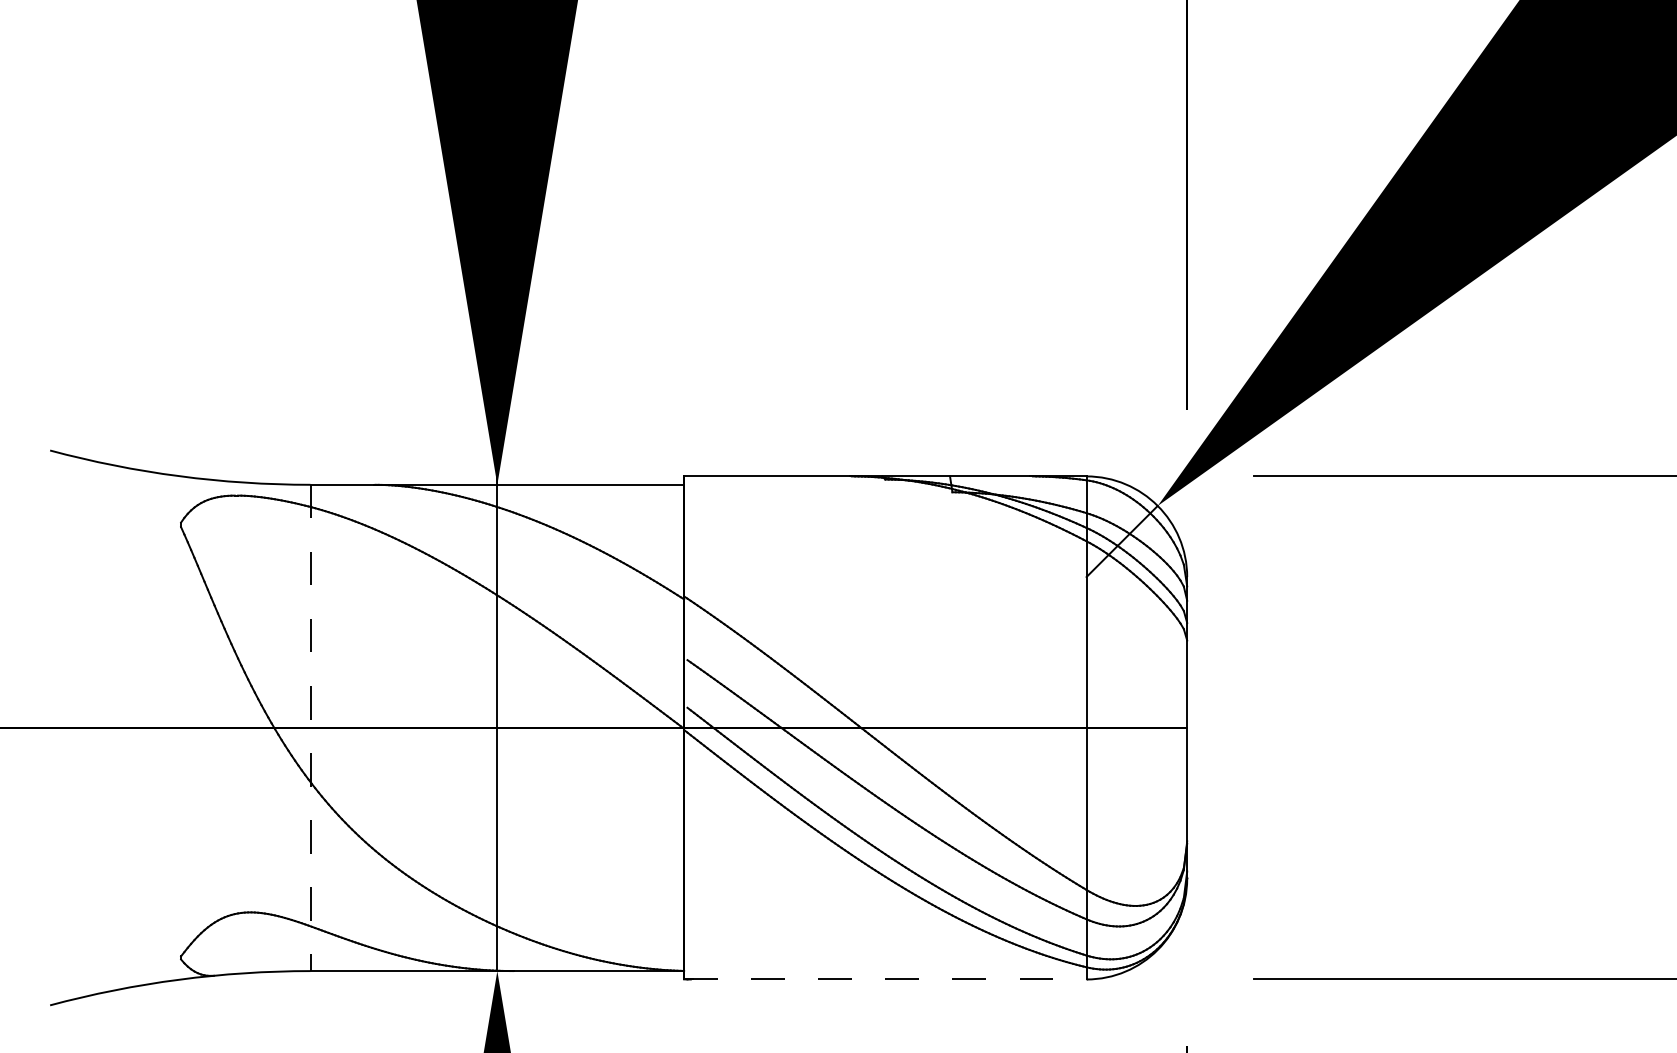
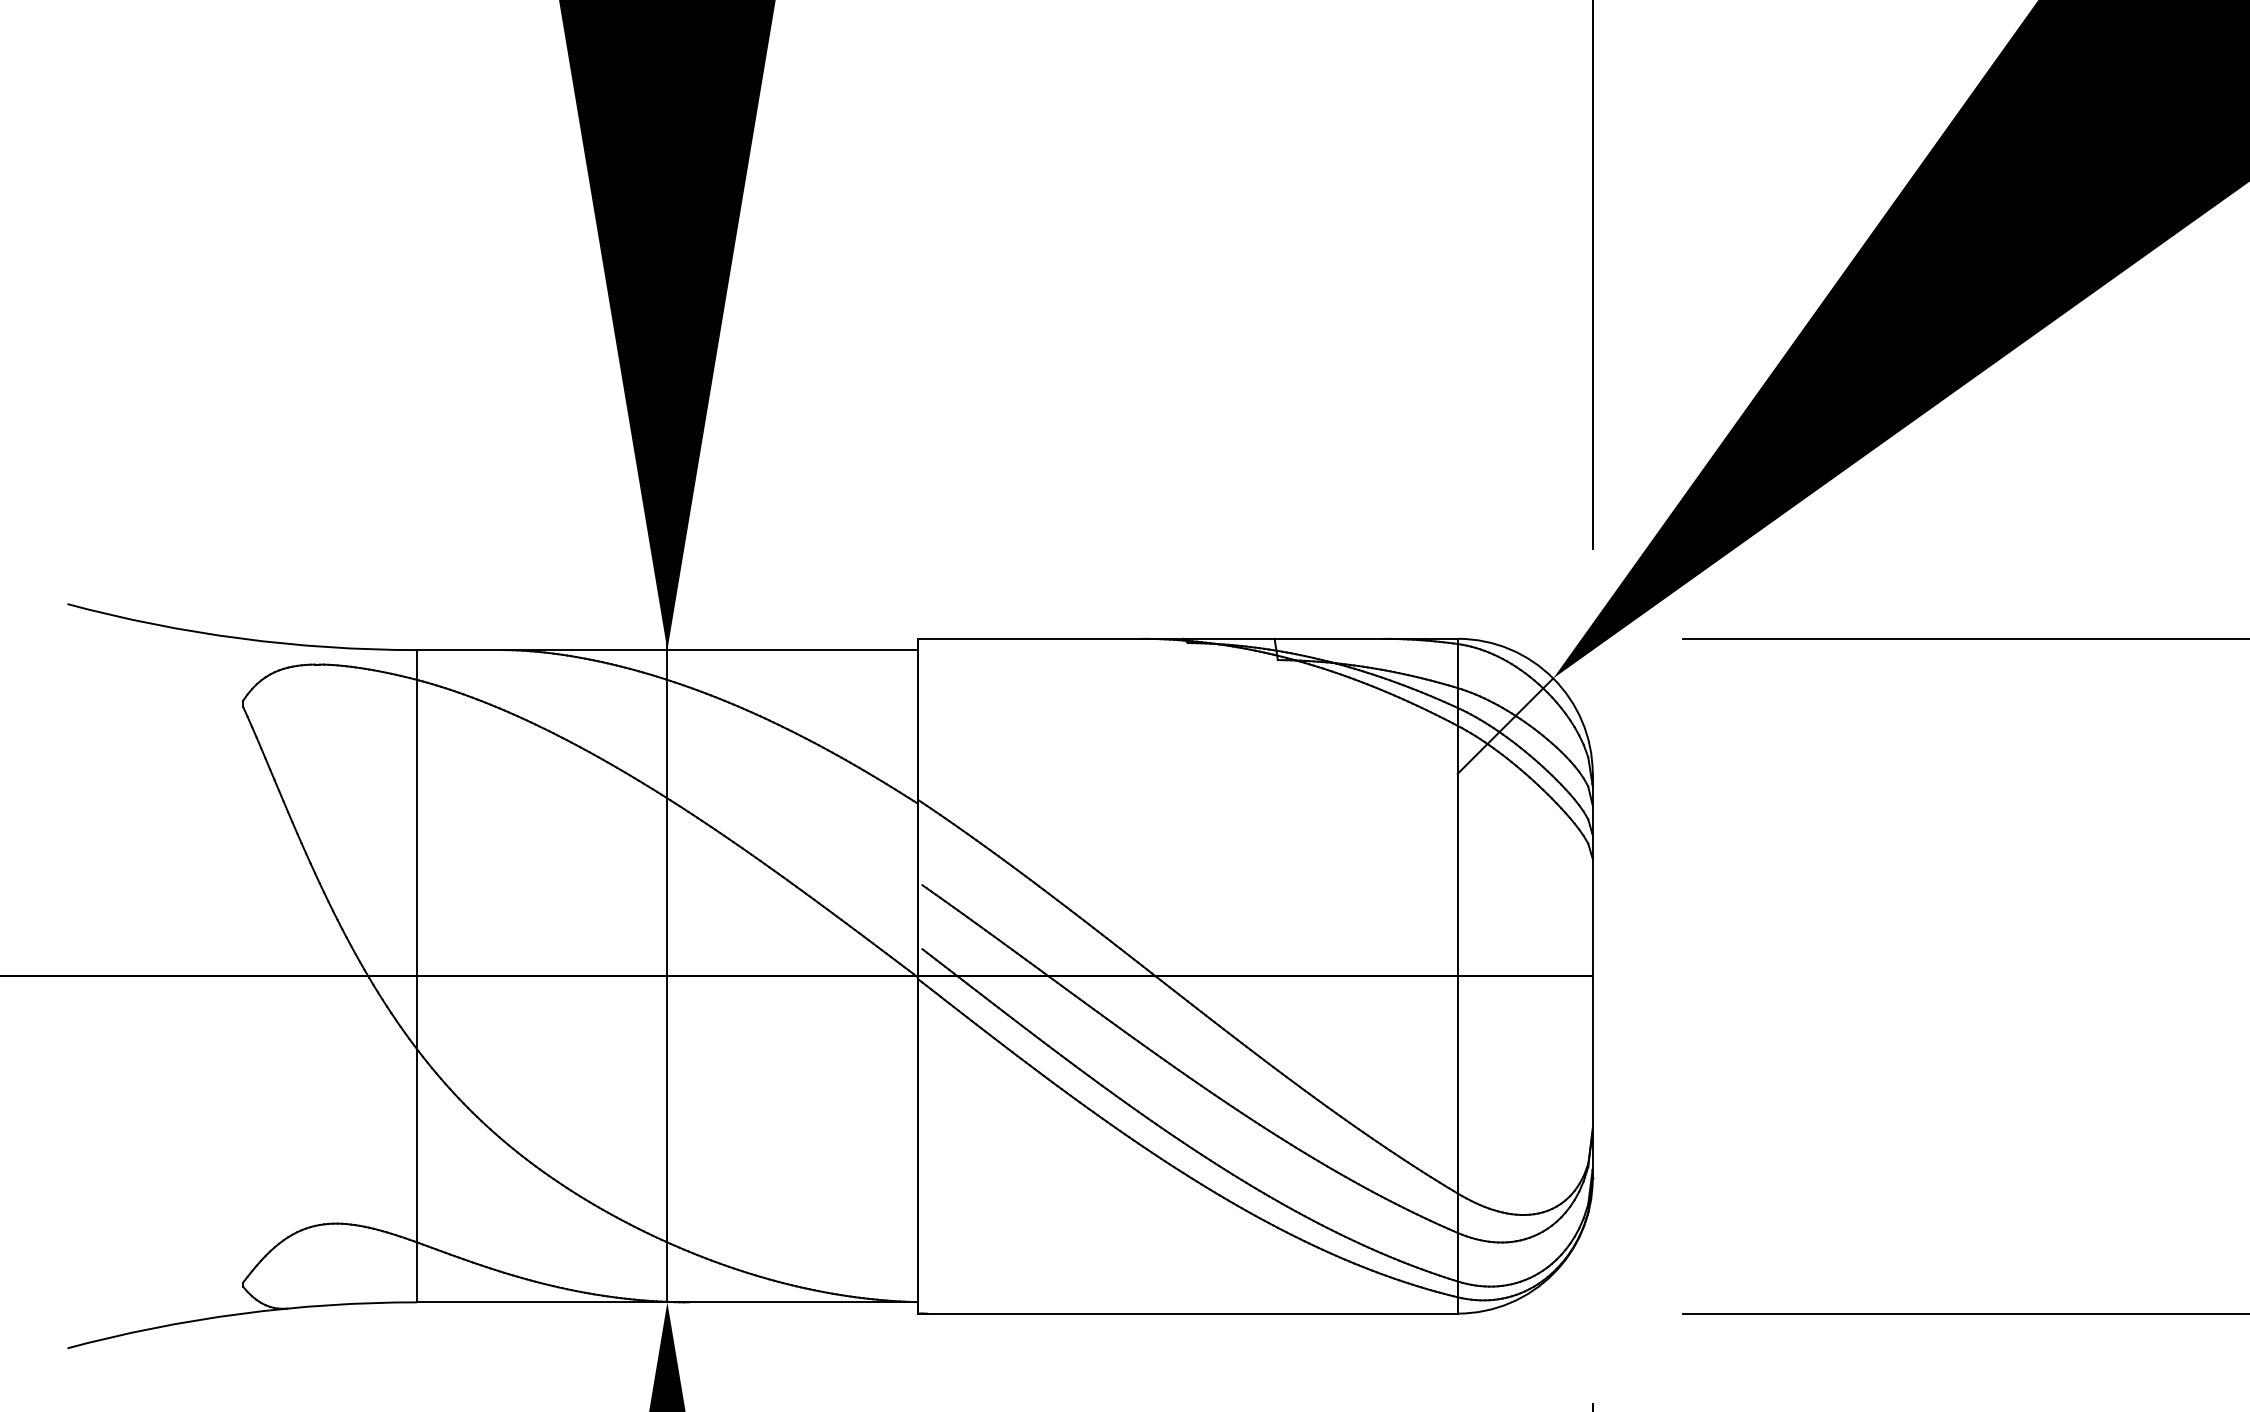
line: (310, 728) -> (416, 976), dashed -> solid
line: (885, 979) -> (1187, 1313), dashed -> solid

